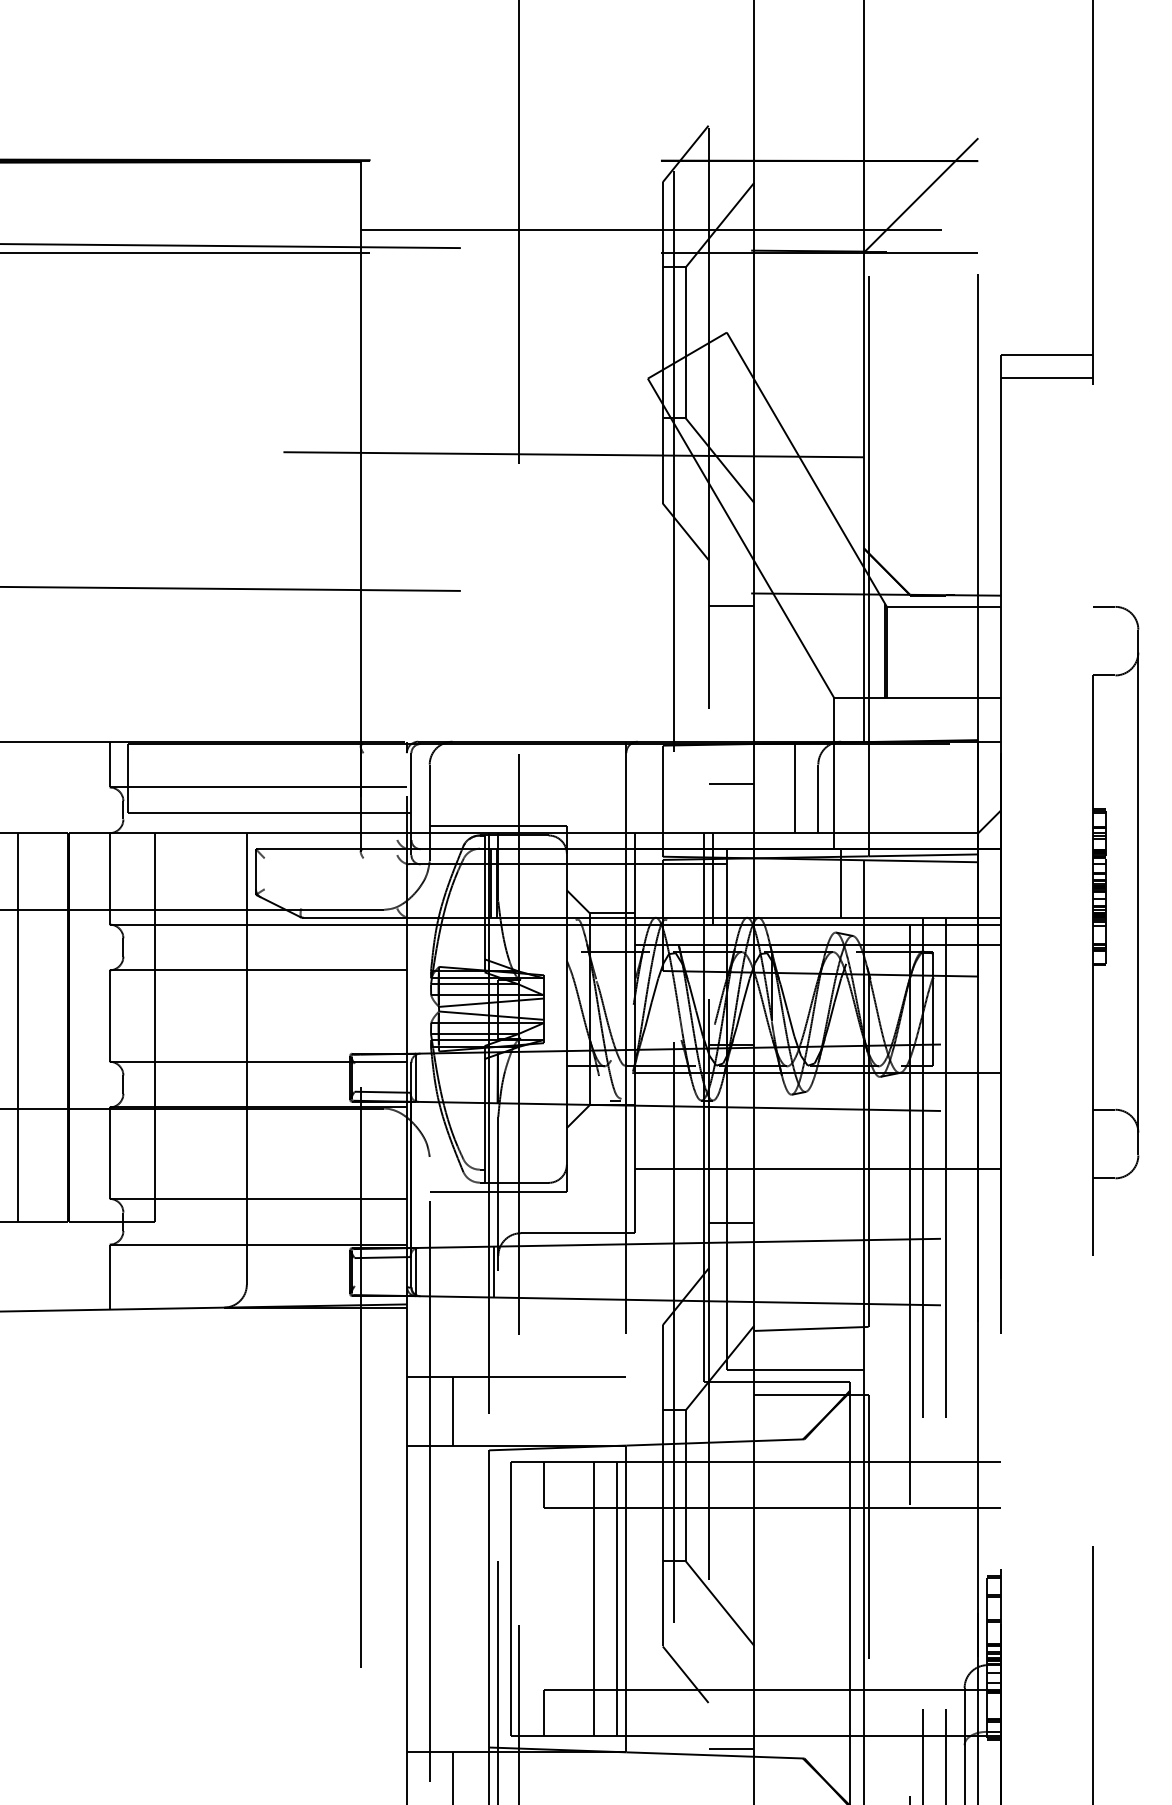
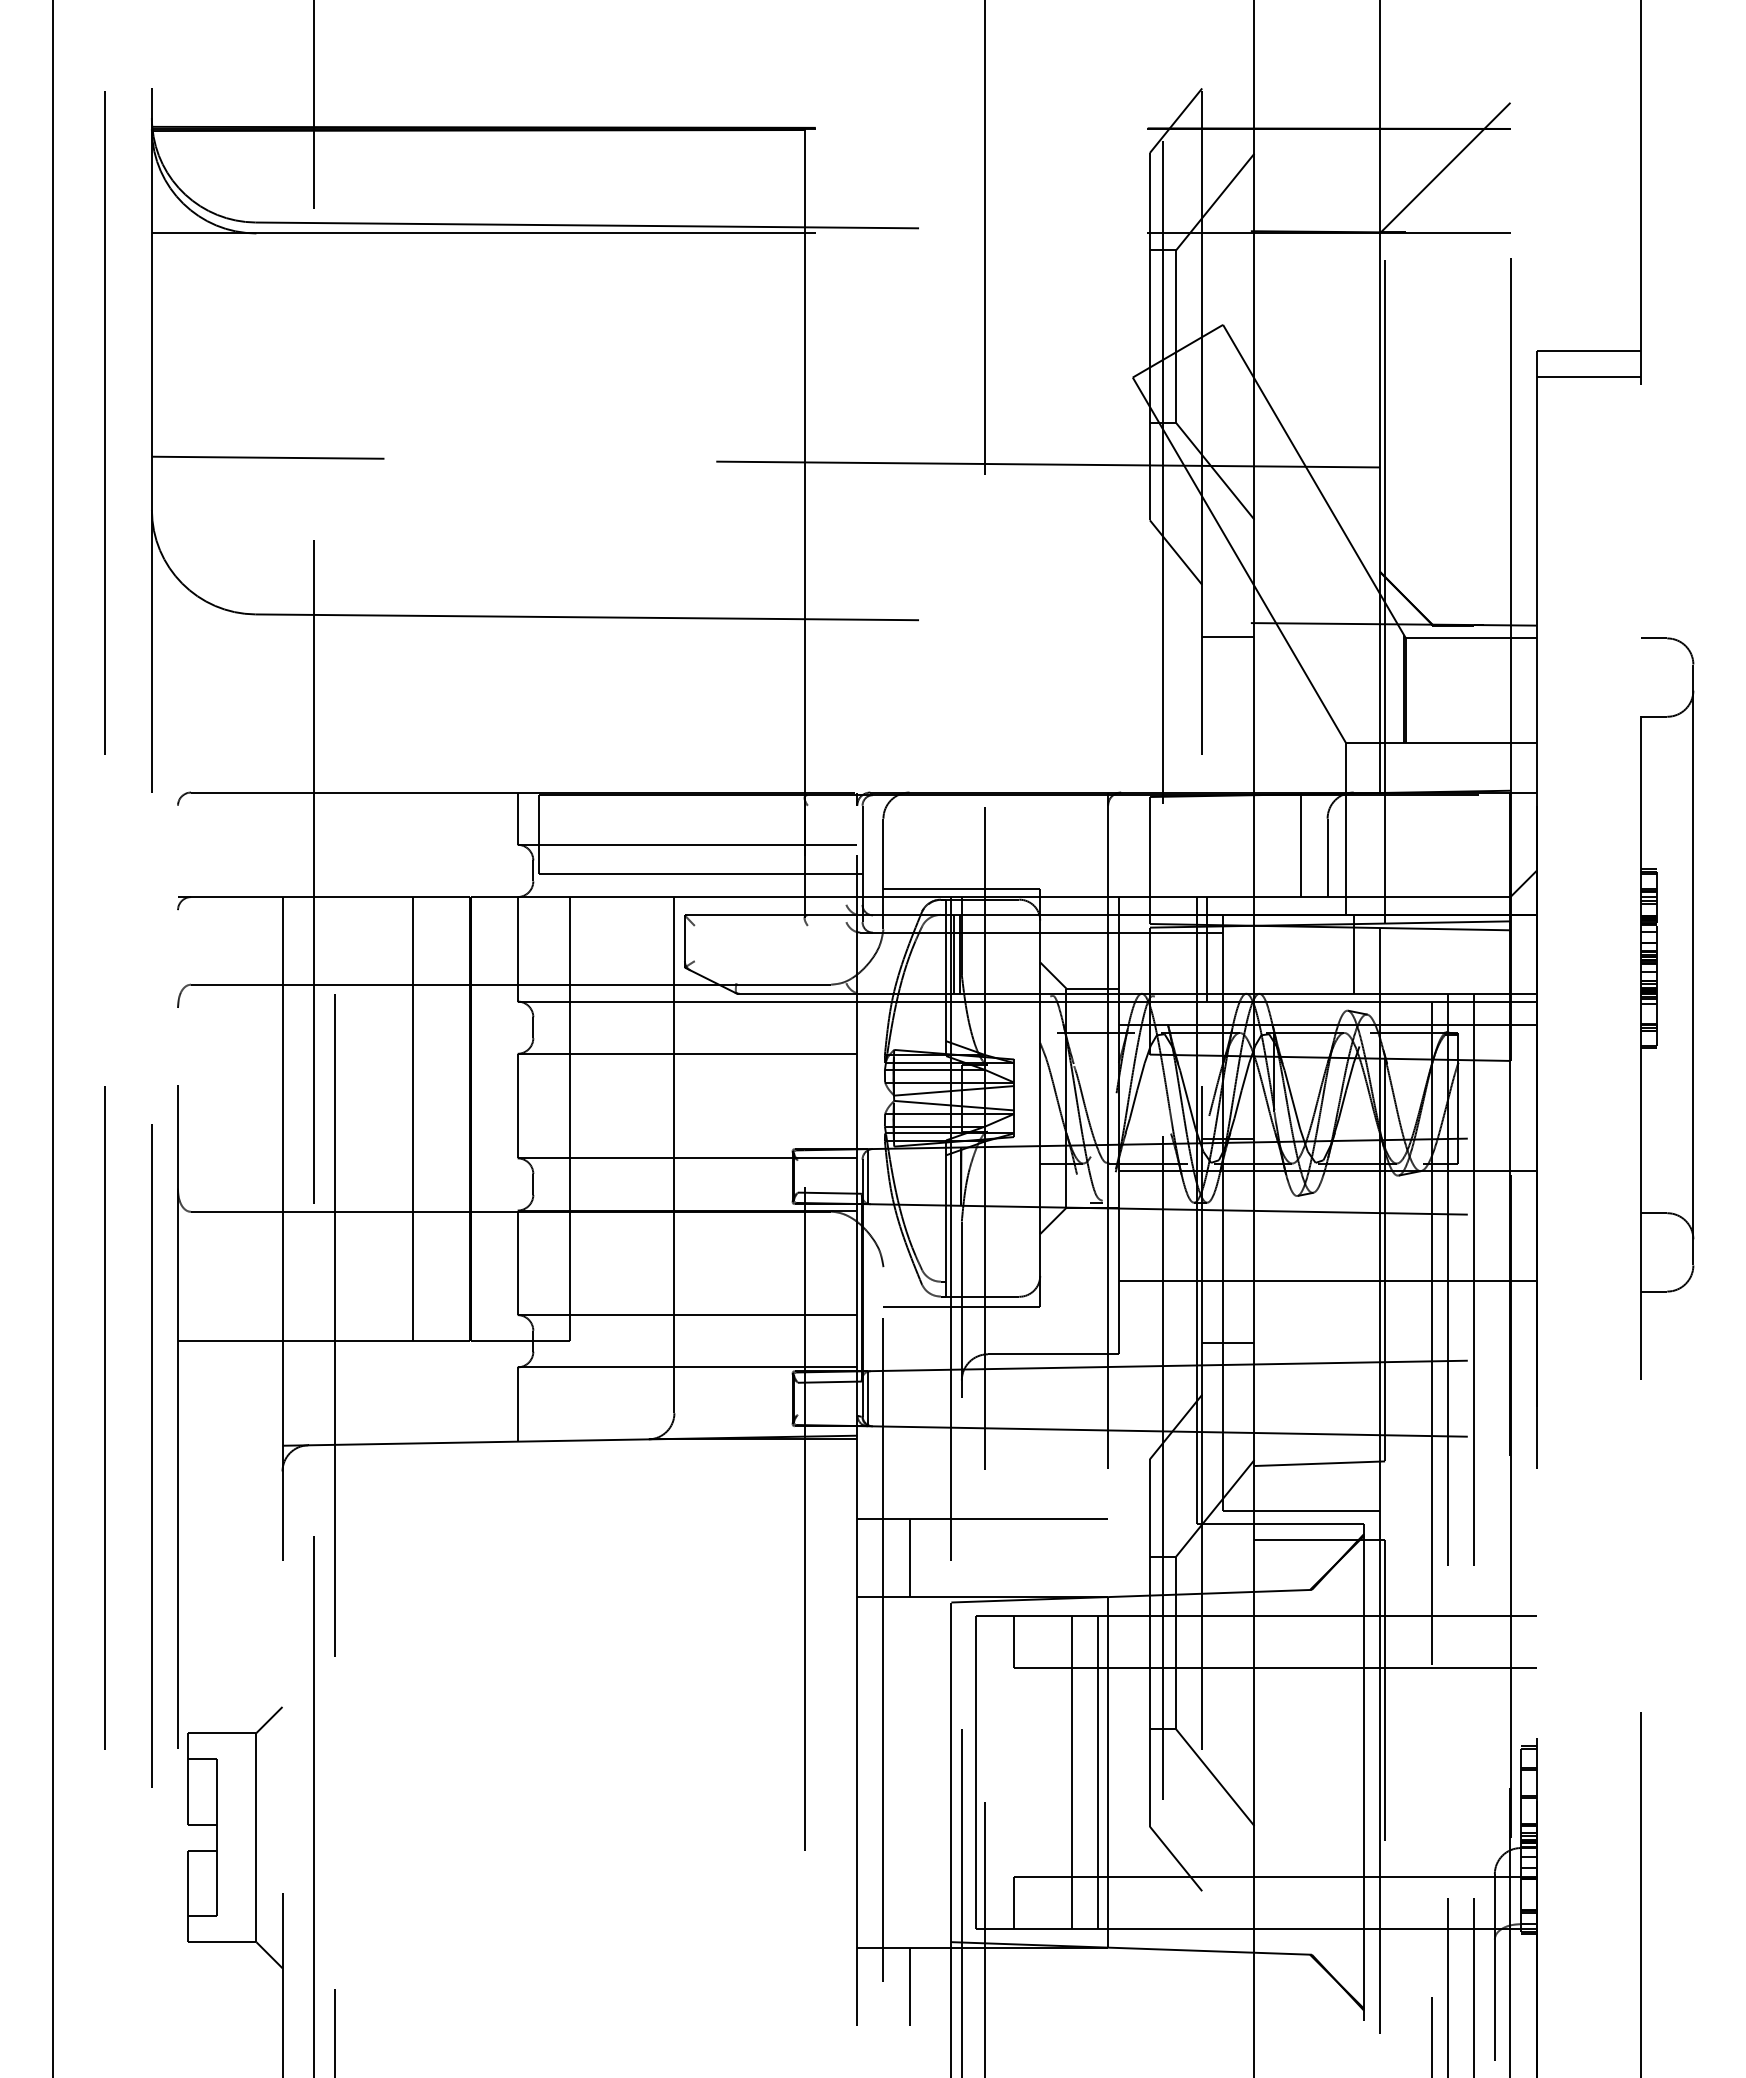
line: (669, 229) -> (1157, 207), removed
line: (731, 783) -> (1228, 840), removed
line: (493, 1271) -> (956, 1398), removed
line: (731, 1748) -> (1228, 1943), removed

